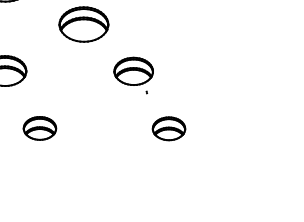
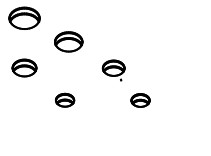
part: (133, 75) -> (113, 70), moved
part: (40, 127) -> (65, 99), moved
part: (168, 128) -> (140, 100), moved

